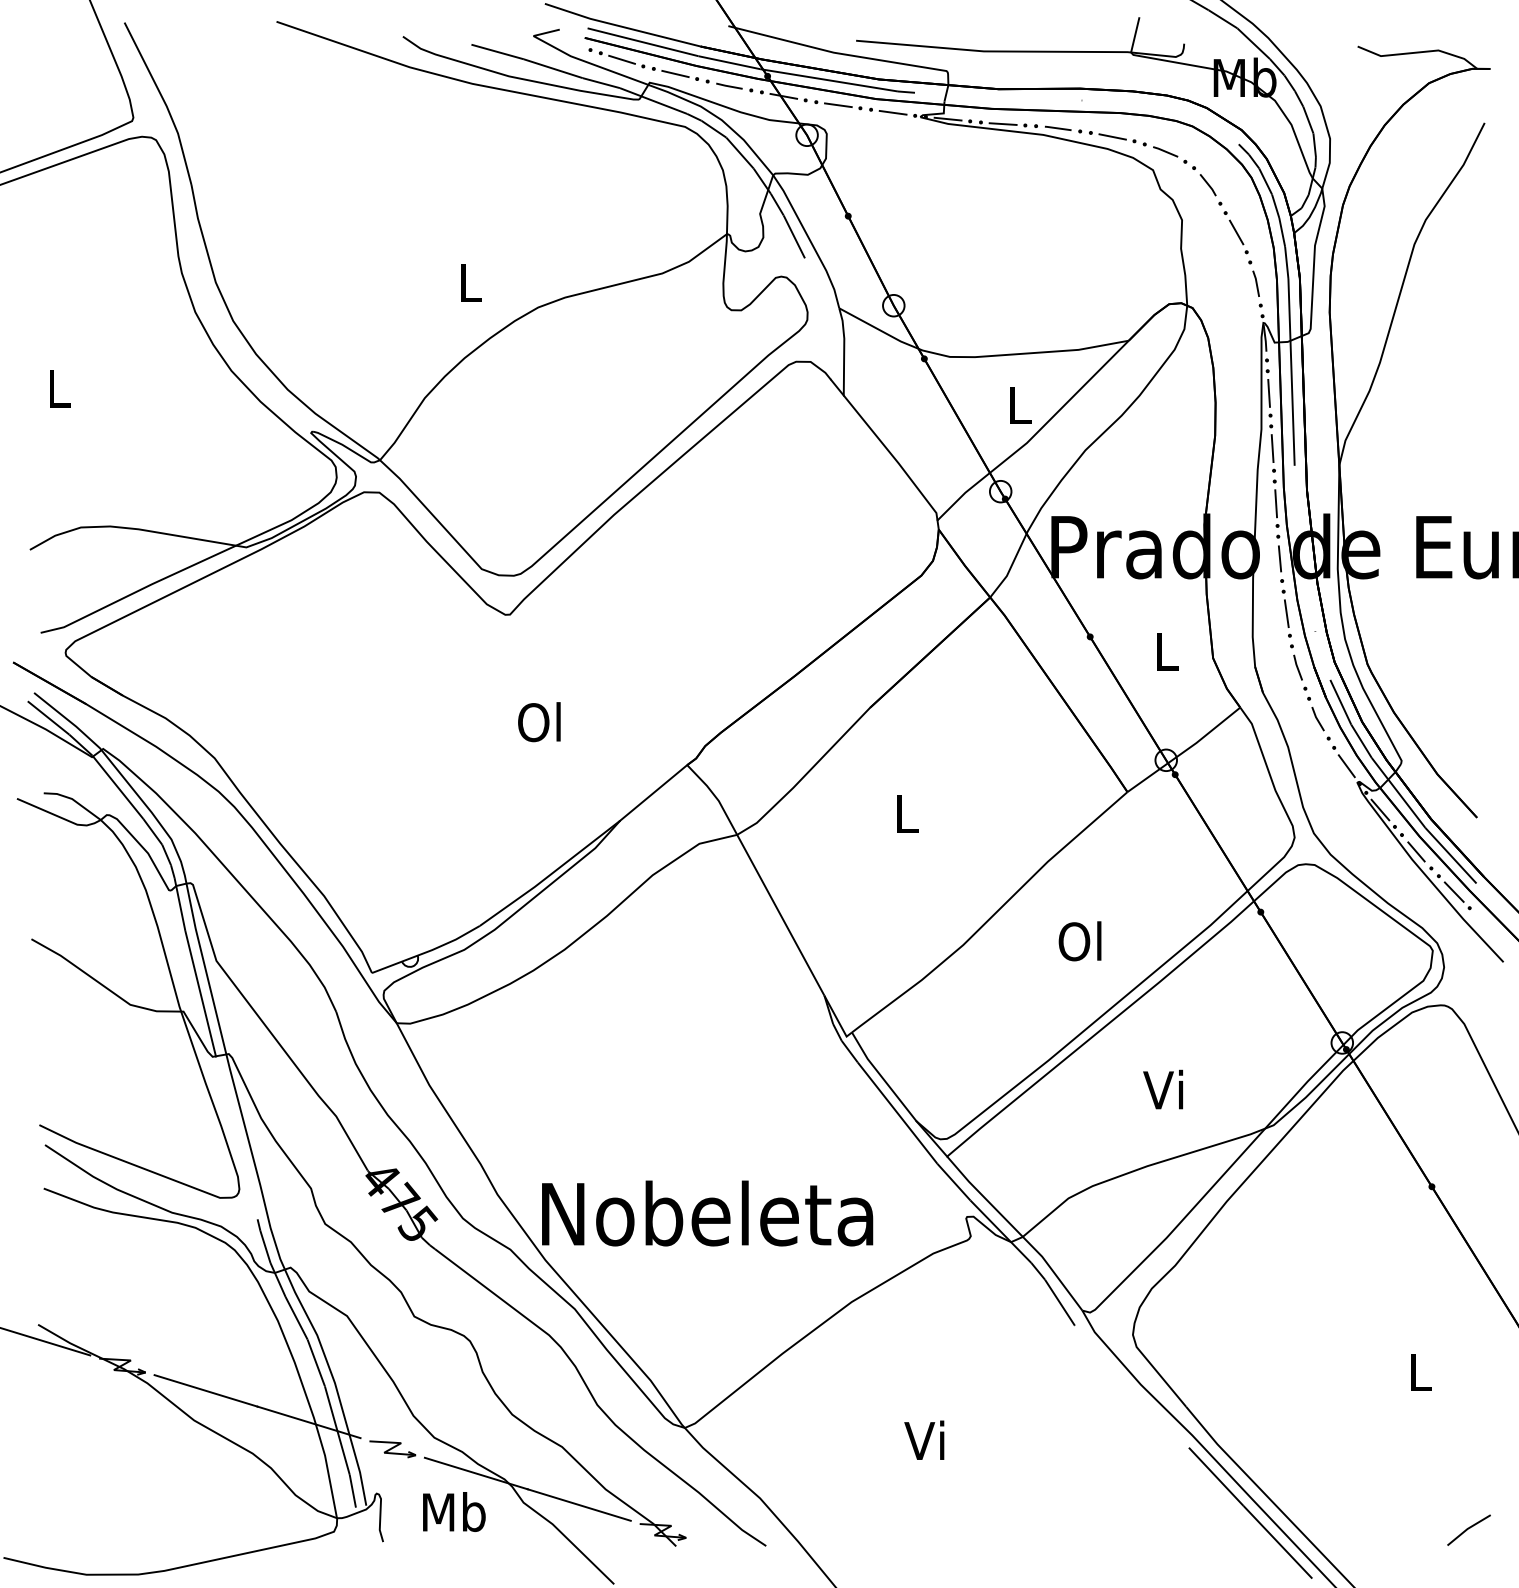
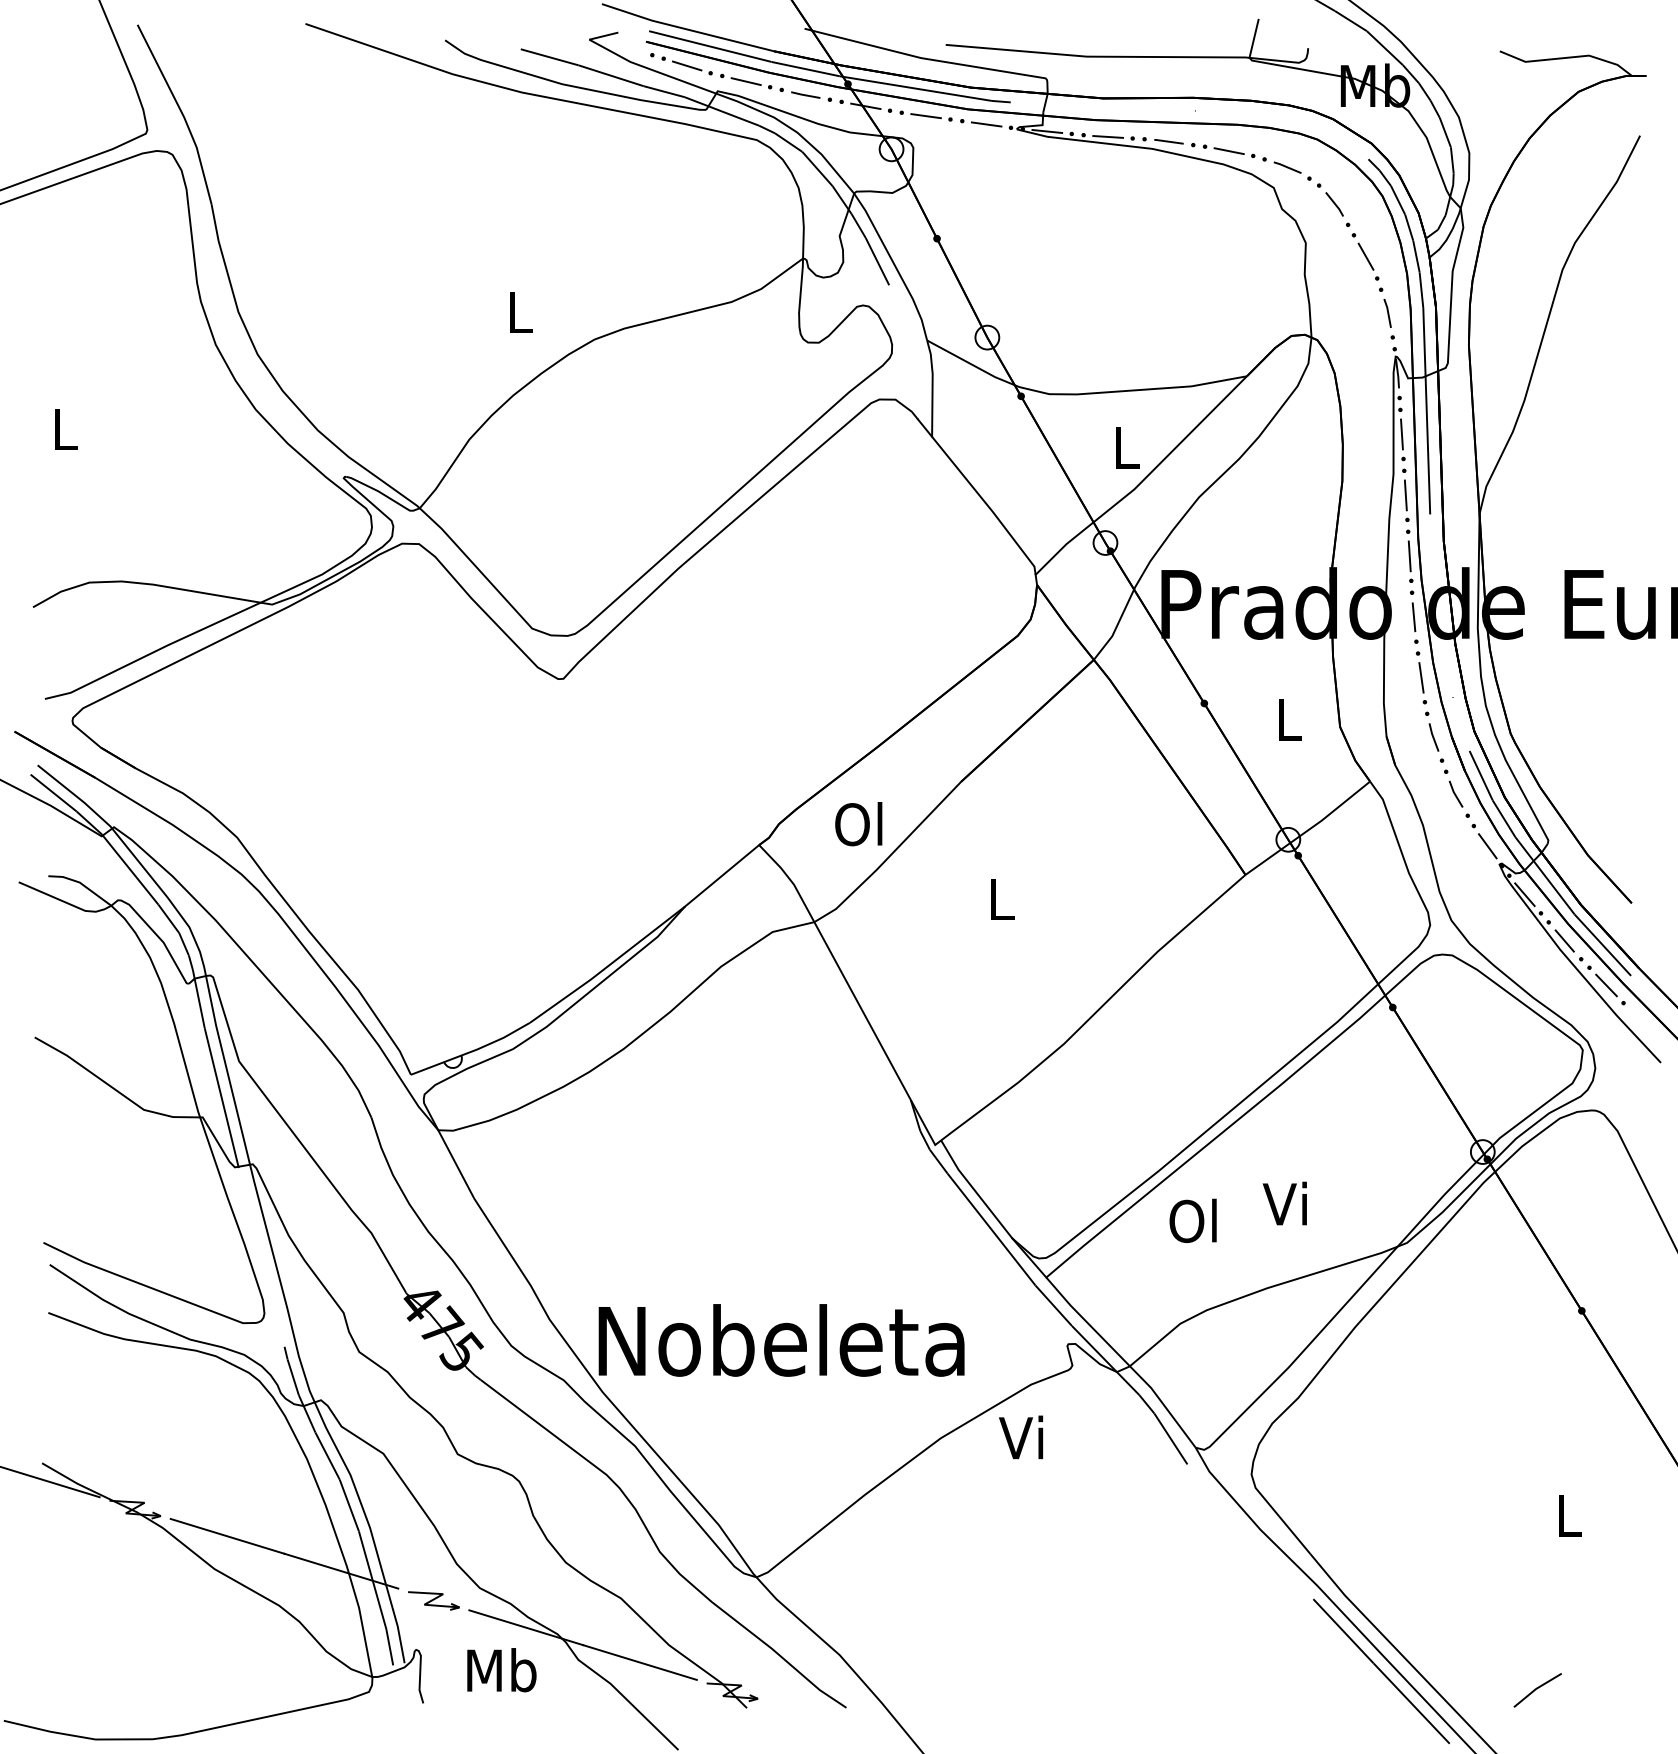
text: (539, 722) -> (858, 824), moved
text: (1079, 941) -> (1192, 1221), moved
text: (924, 1439) -> (1021, 1436), moved
line: (1468, 1529) -> (1537, 1689), moved

